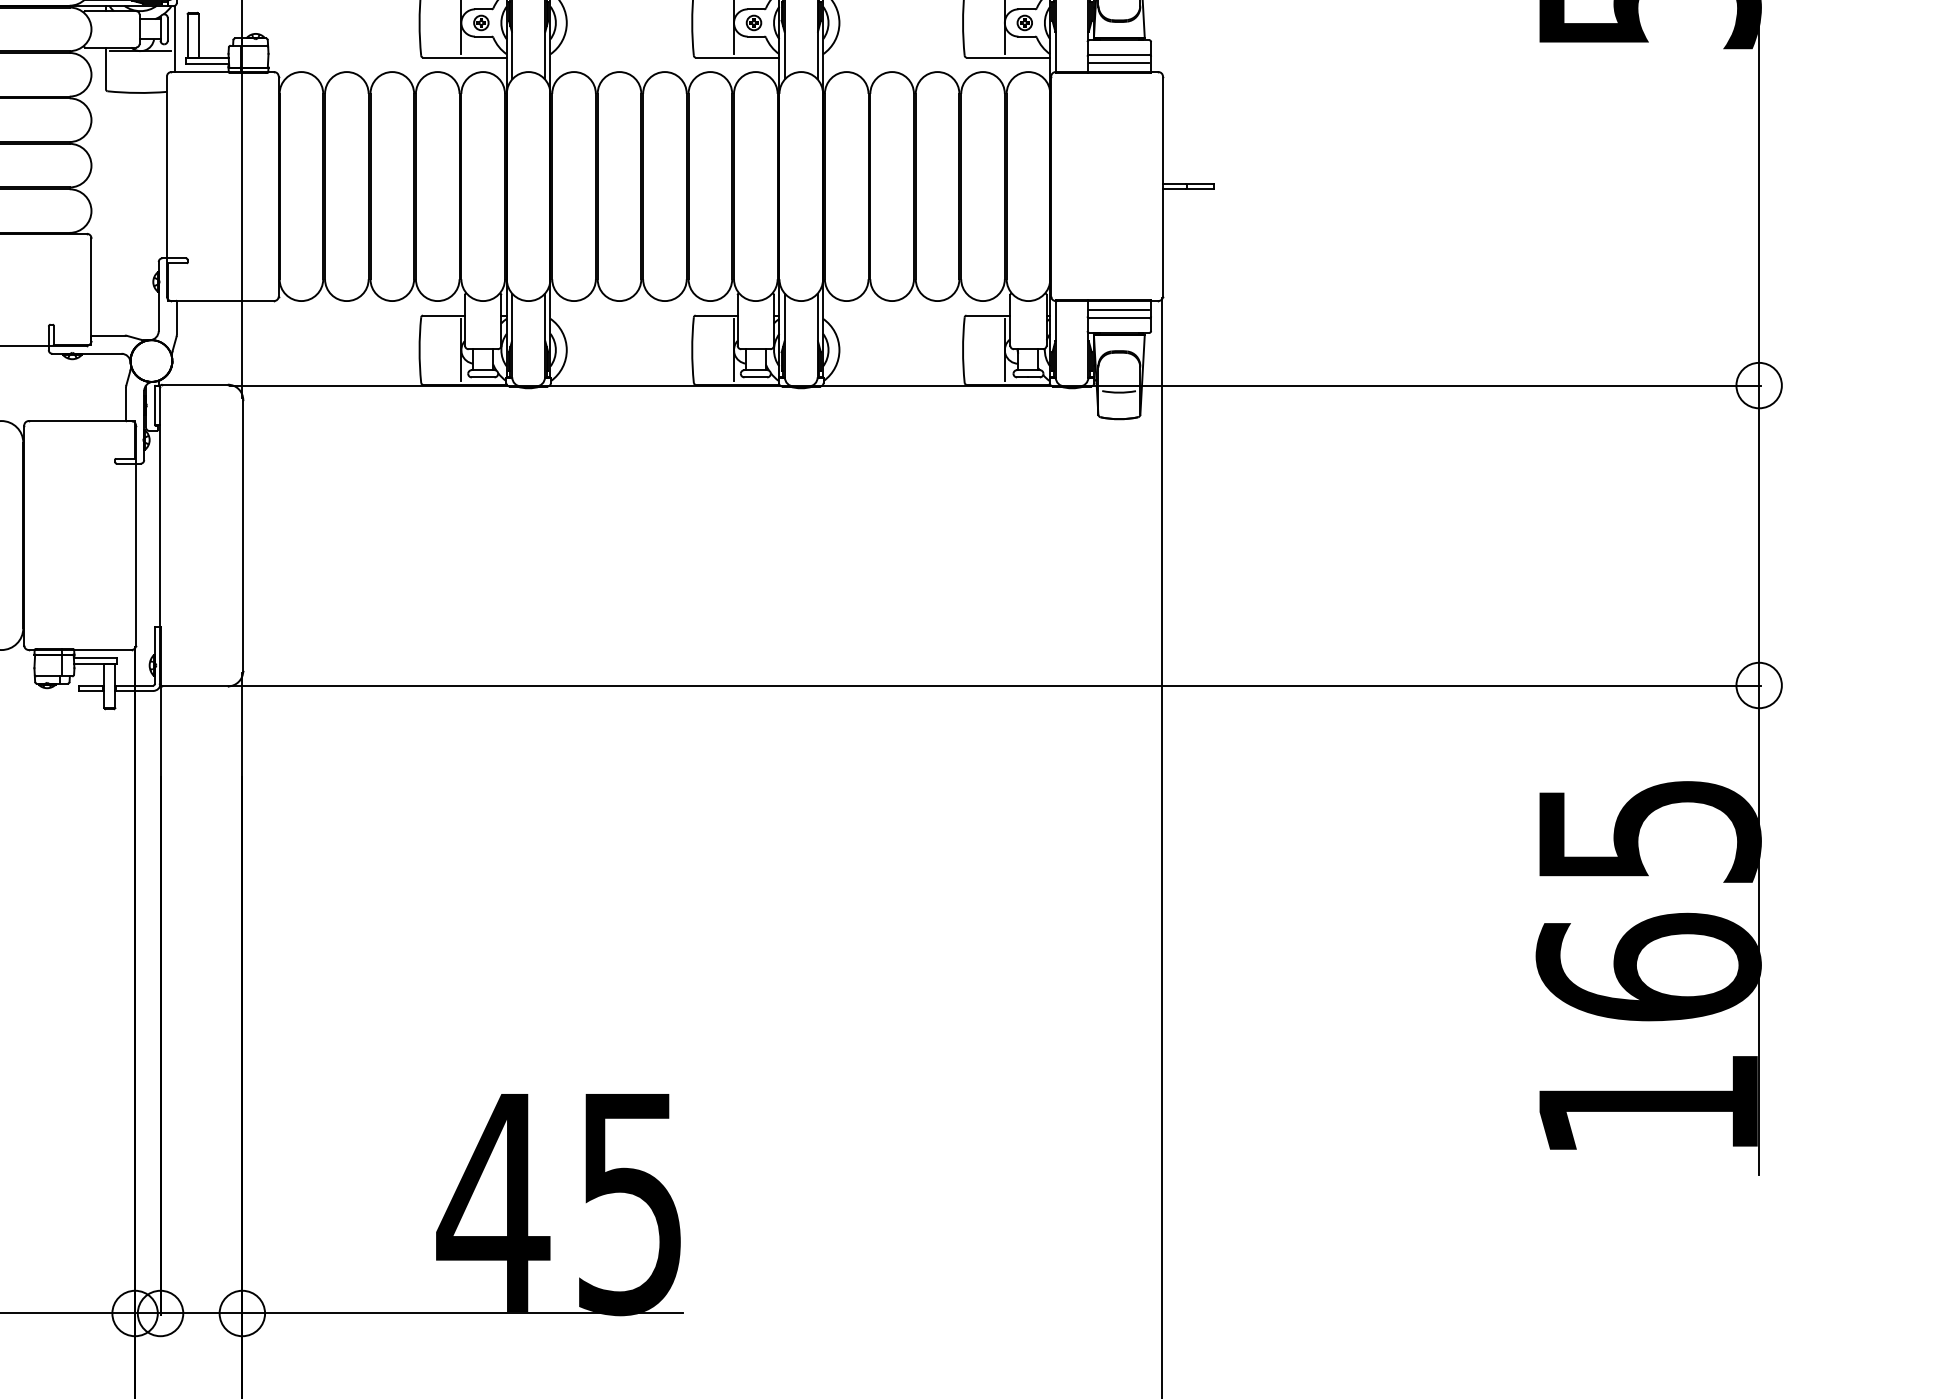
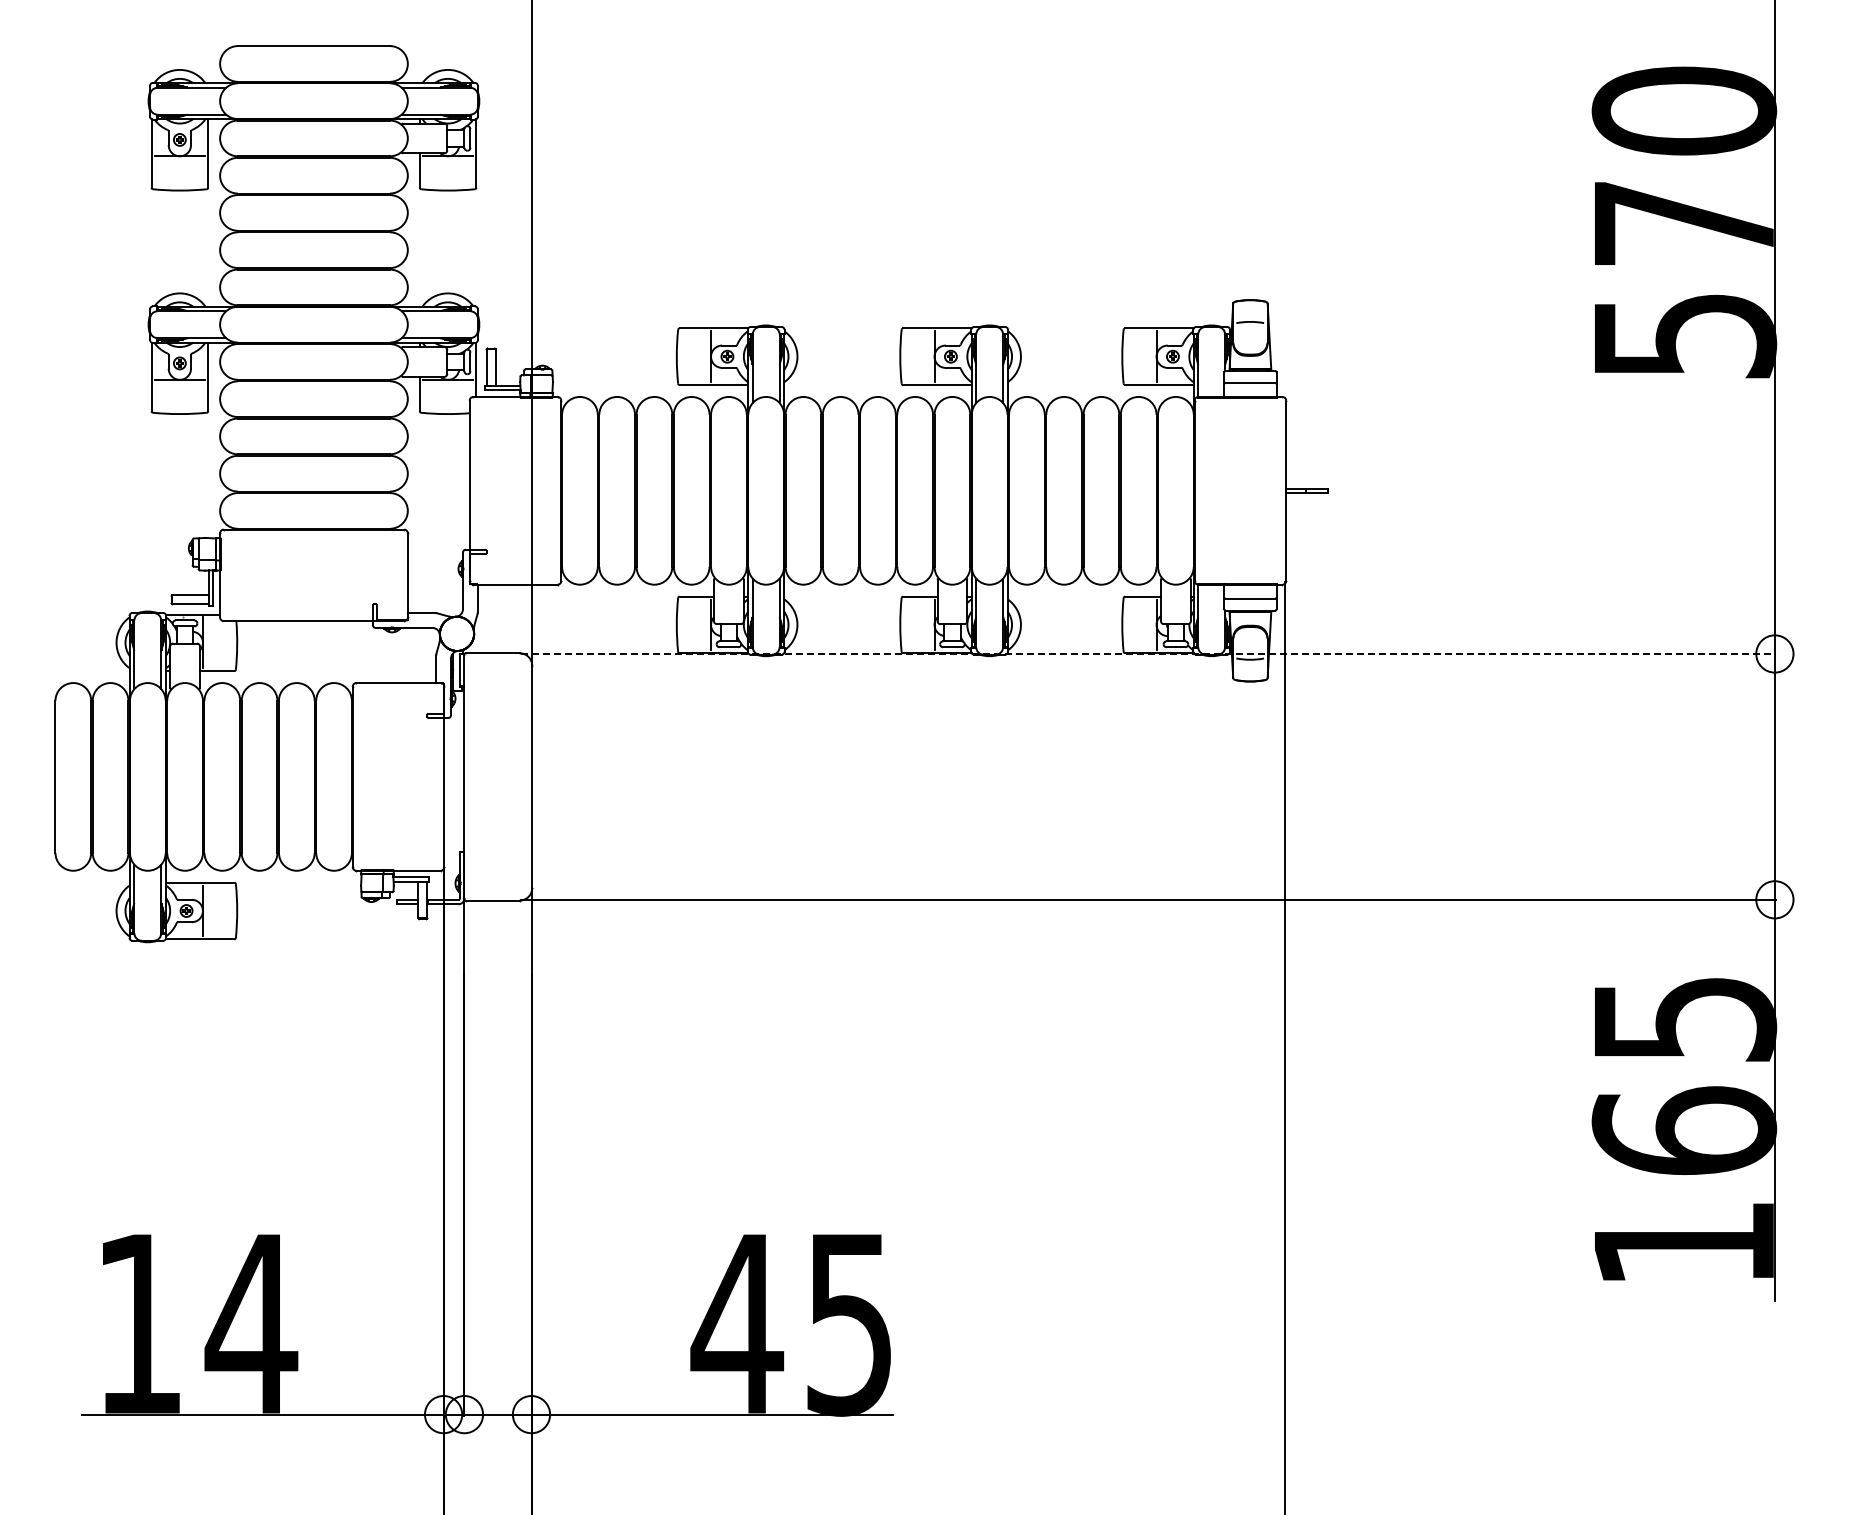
line: (1119, 62) -> (1250, 389), removed
line: (1119, 310) -> (1250, 592), removed
line: (995, 384) -> (1148, 653), solid -> dashed

